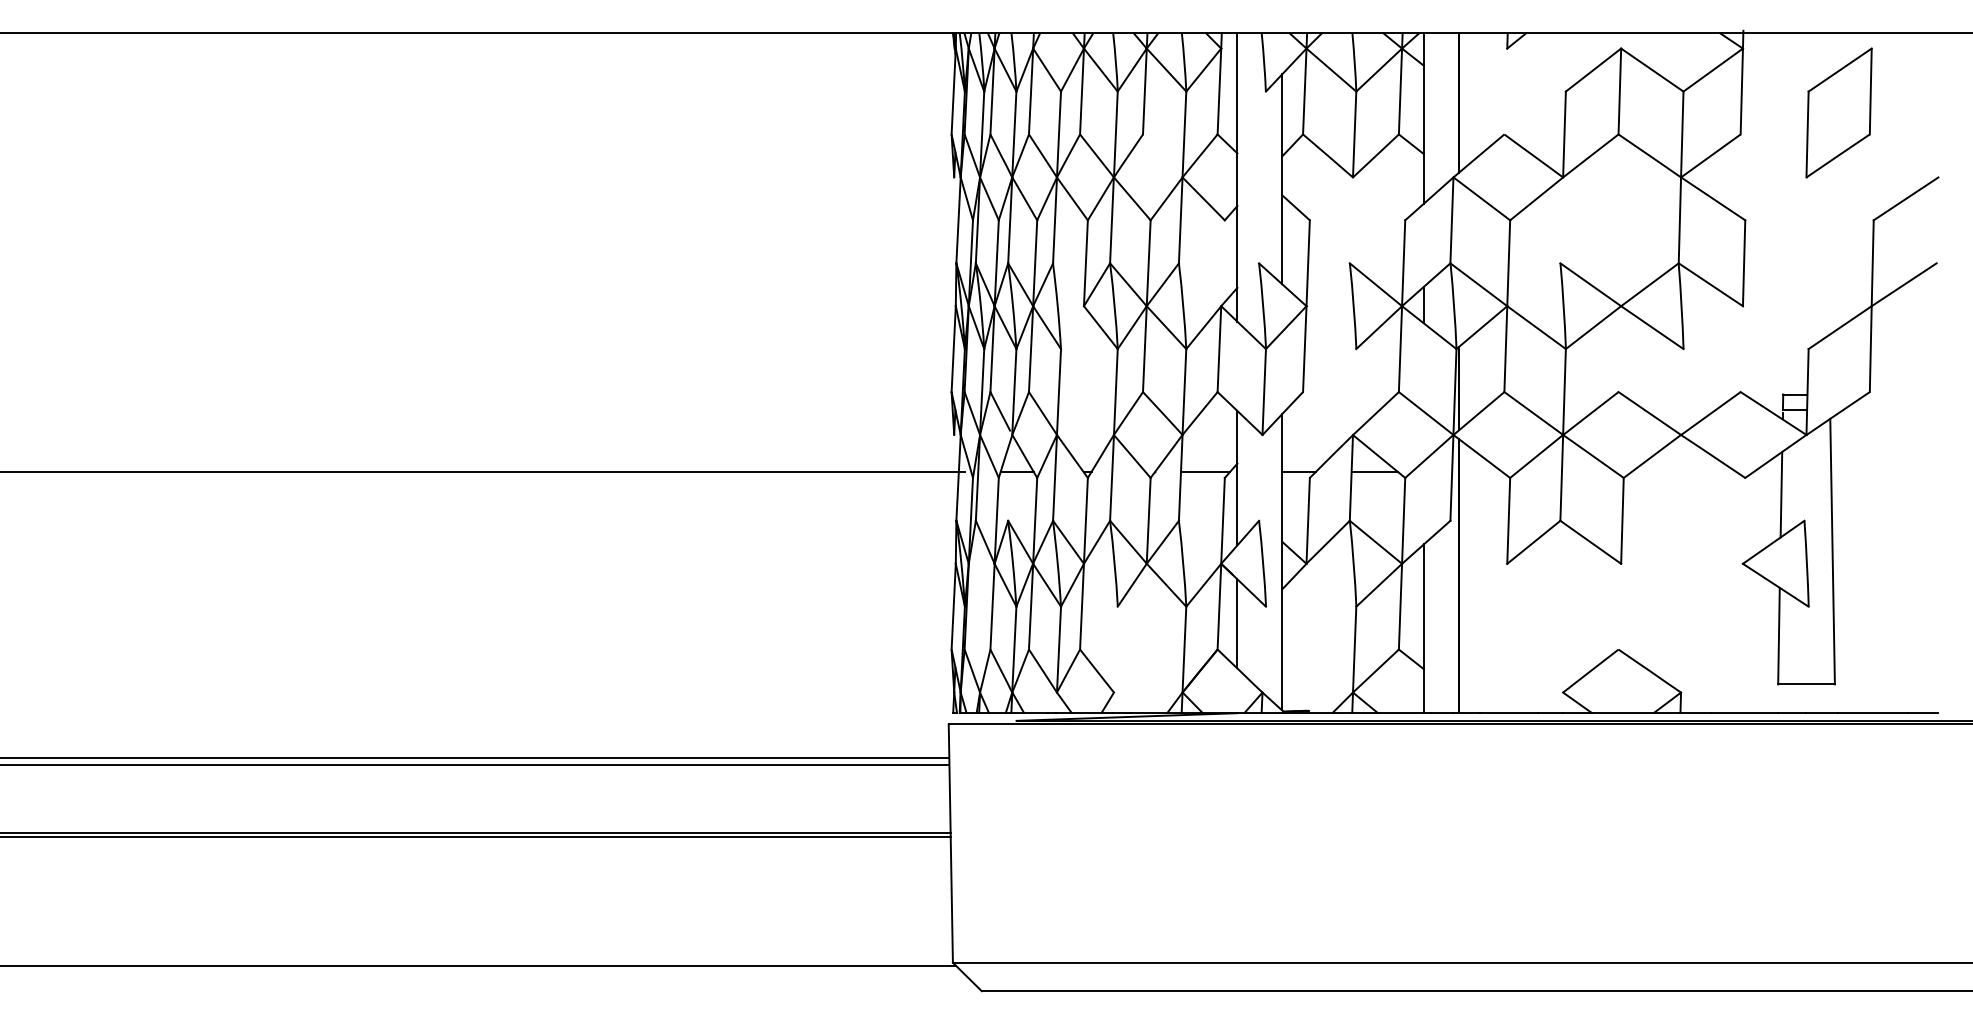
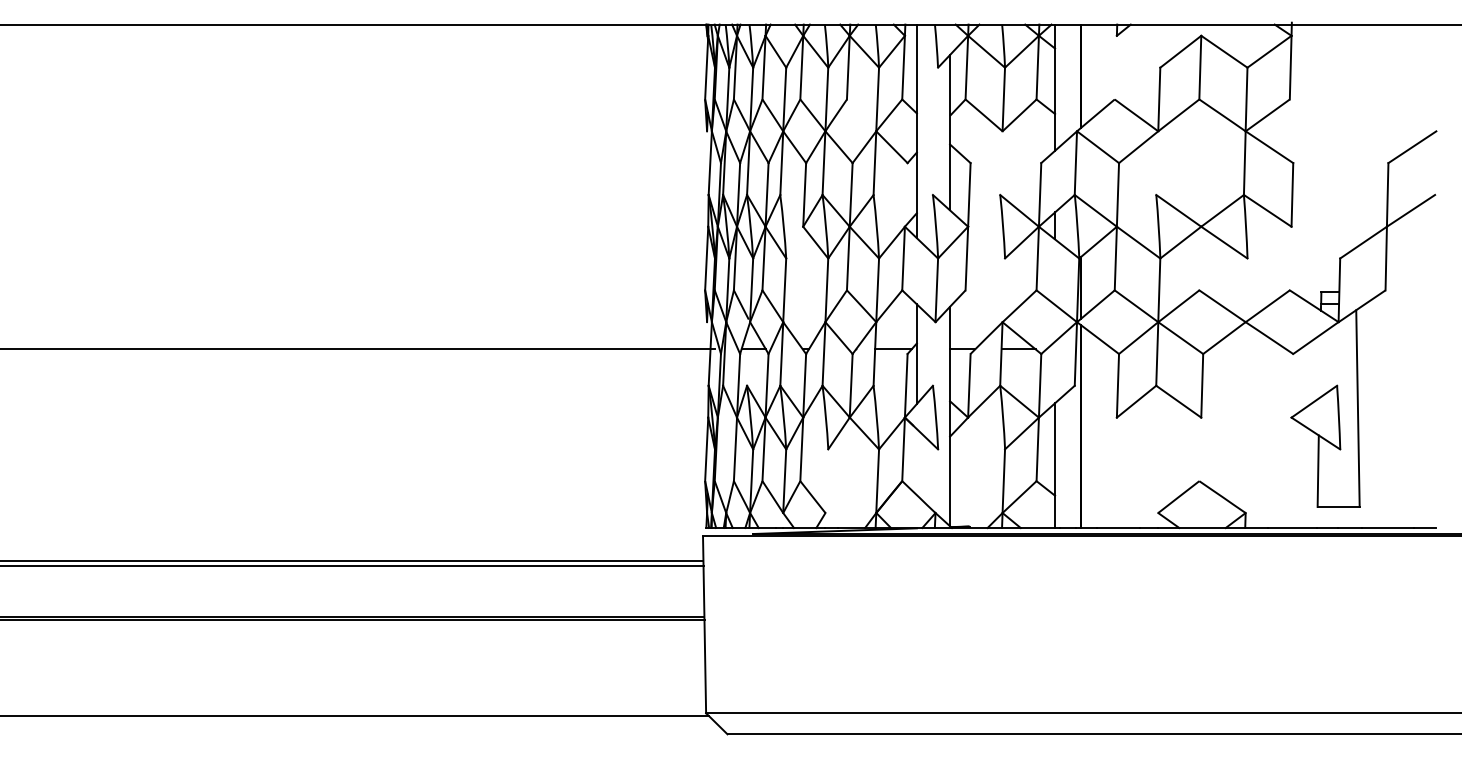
part: (1838, 112) -> (1362, 83), removed
line: (1781, 494) -> (1320, 366), removed
line: (1237, 623) -> (916, 461), removed

